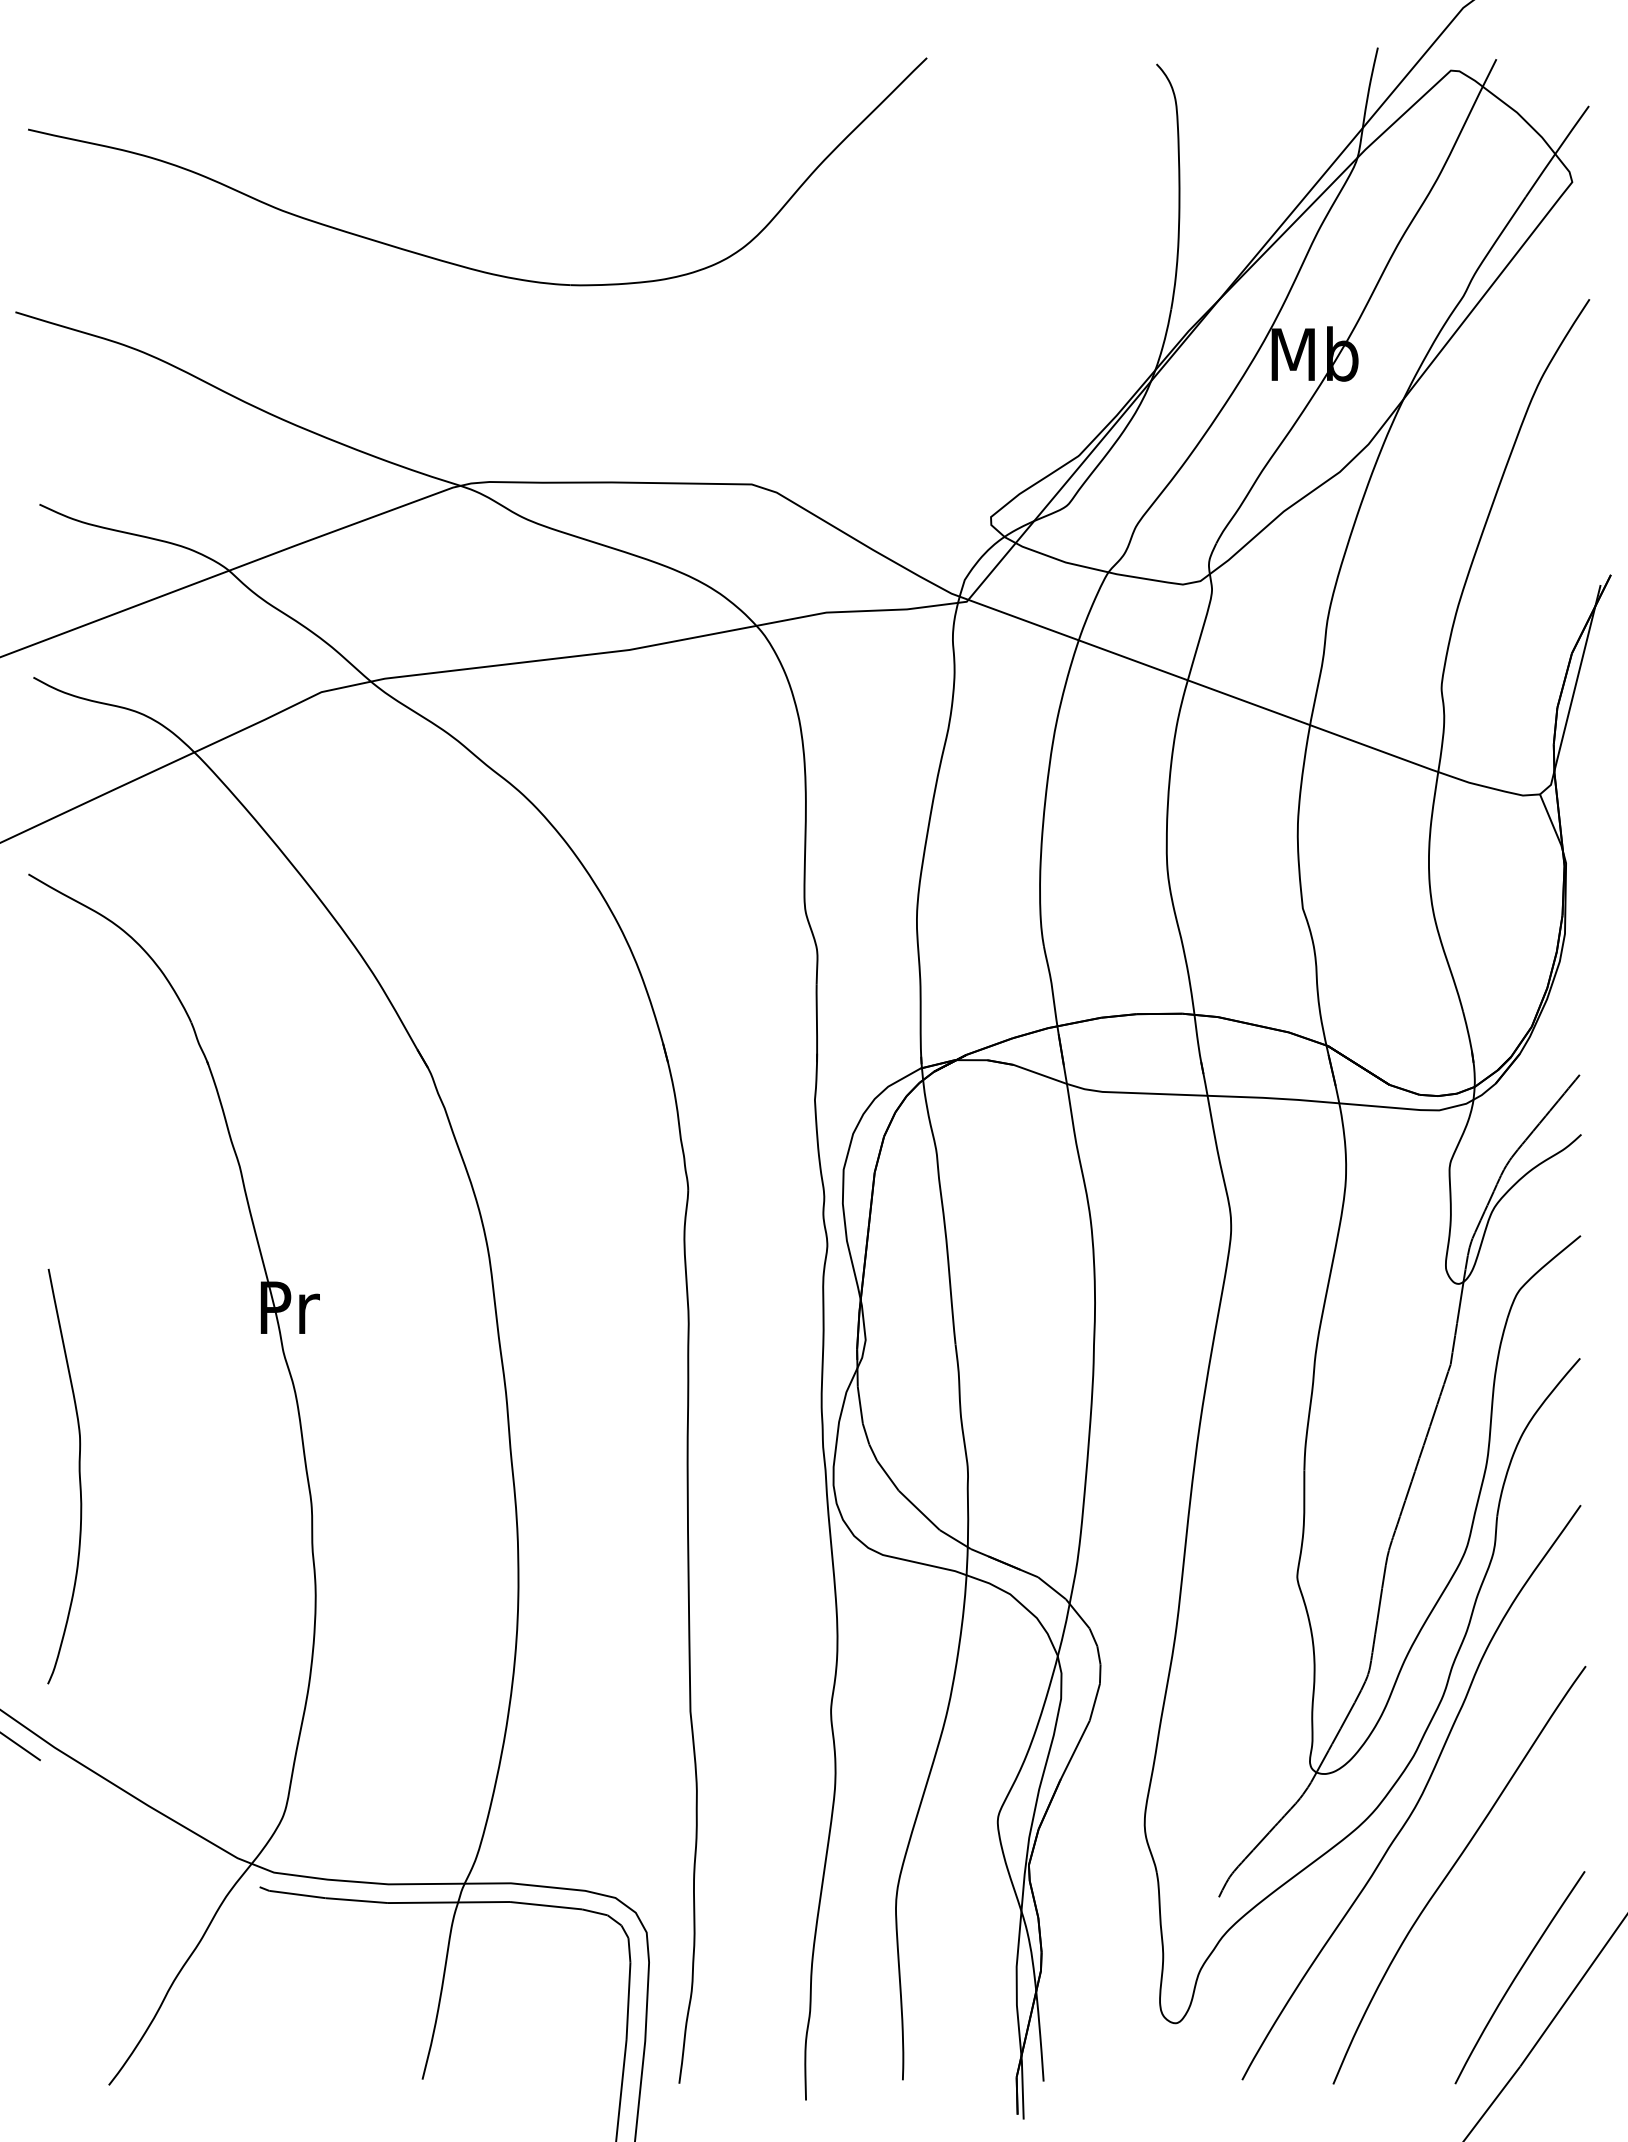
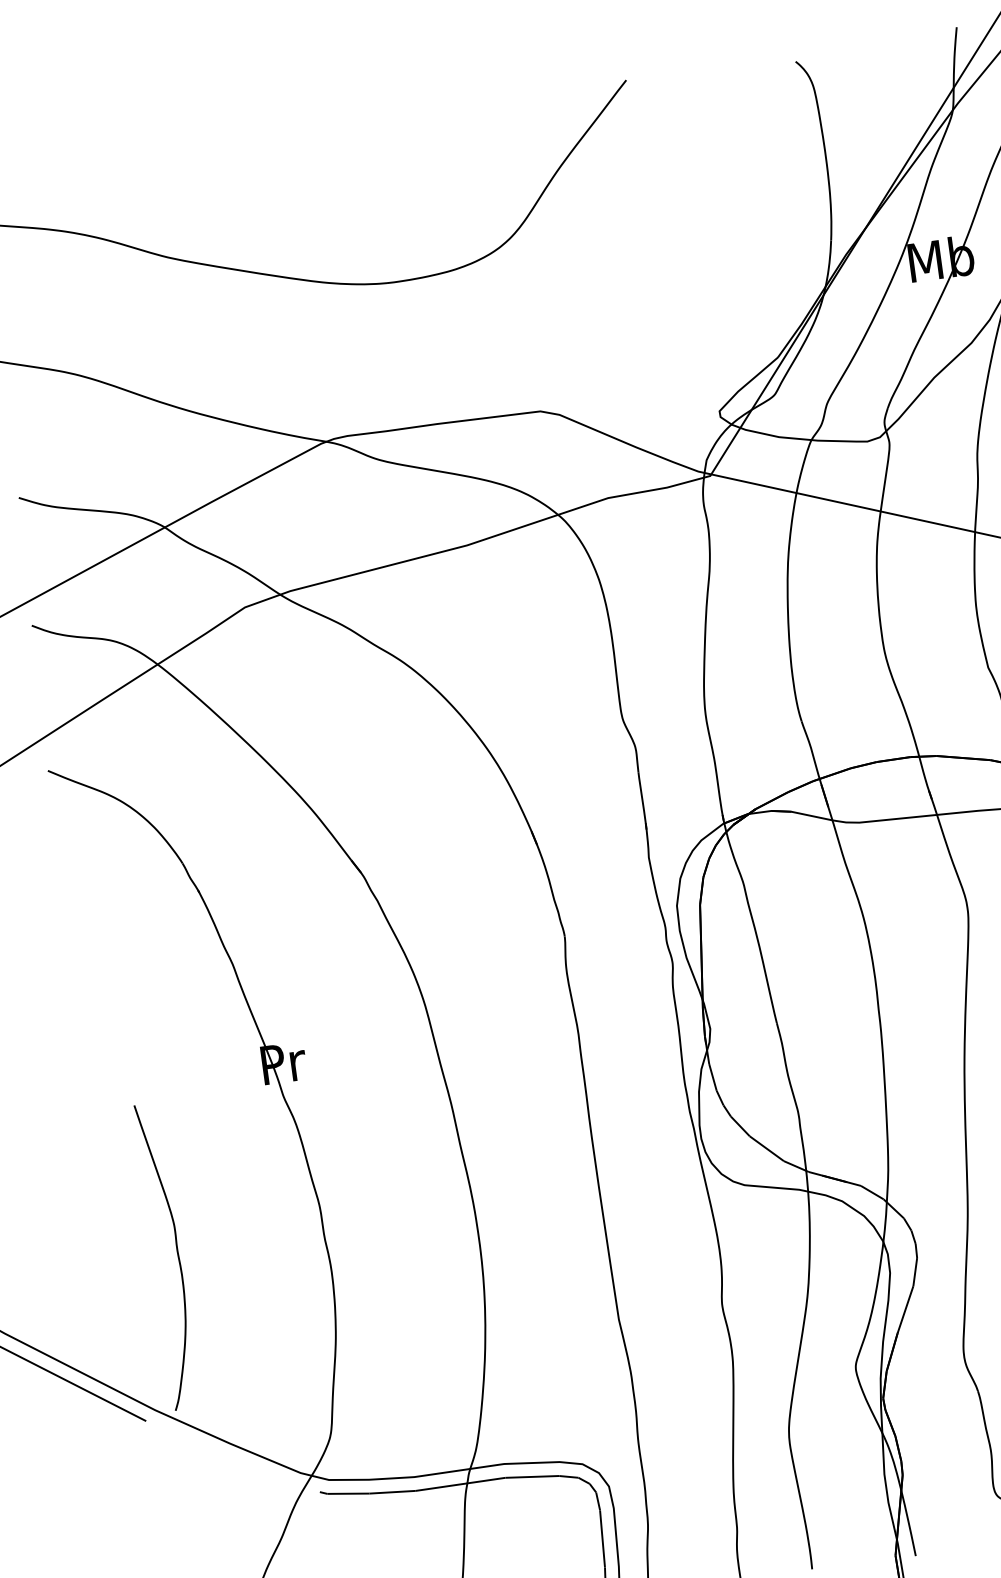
curve: (78, 1474) -> (177, 1253), moved

